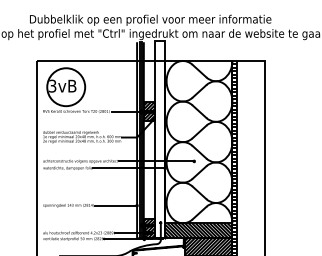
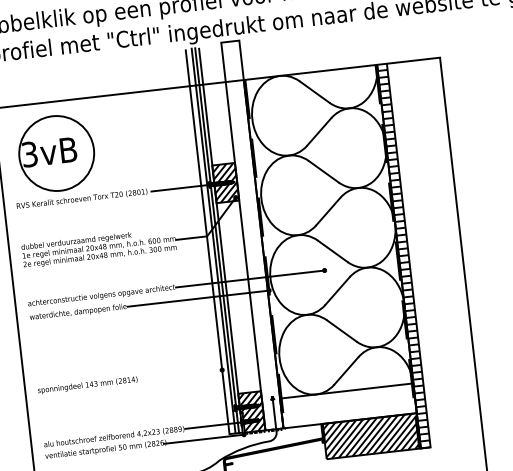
line: (116, 205) -> (181, 374), removed
hatch: (198, 230) -> (348, 405), removed

